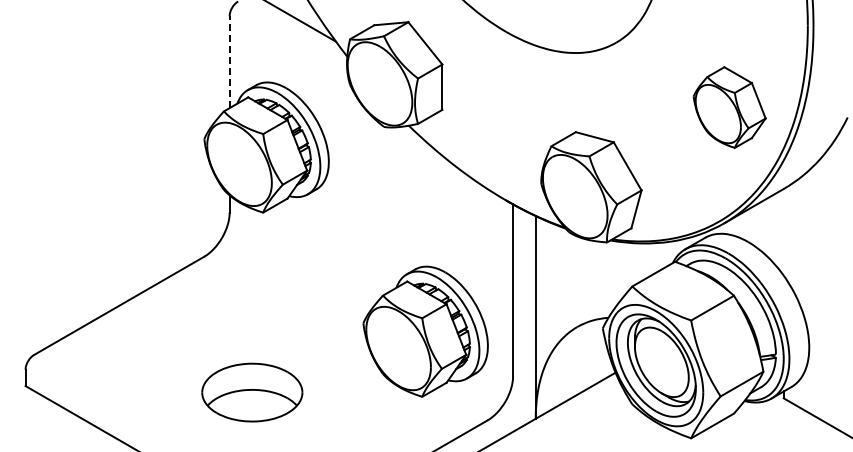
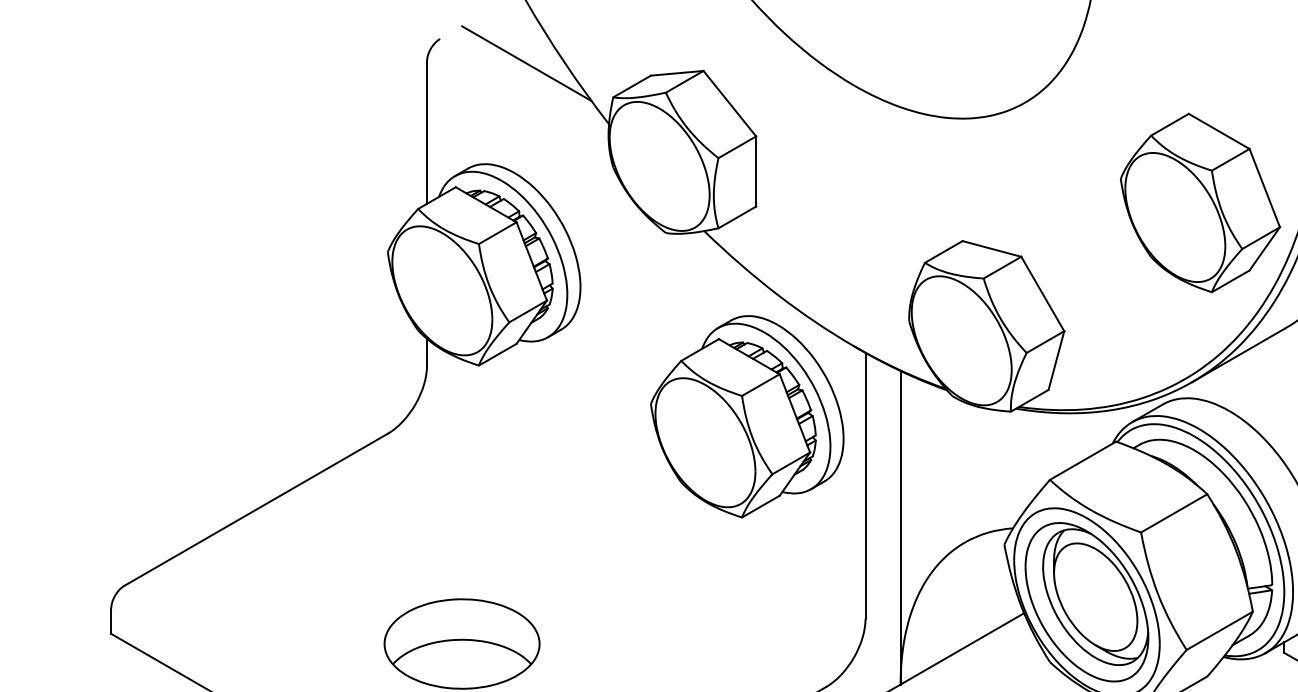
line: (229, 62) -> (426, 133), dashed -> solid
part: (729, 107) -> (1200, 202), size x1.43
part: (425, 331) -> (747, 416), moved

